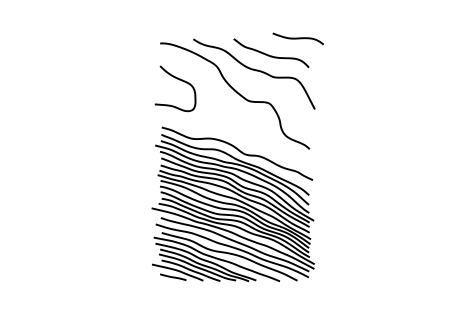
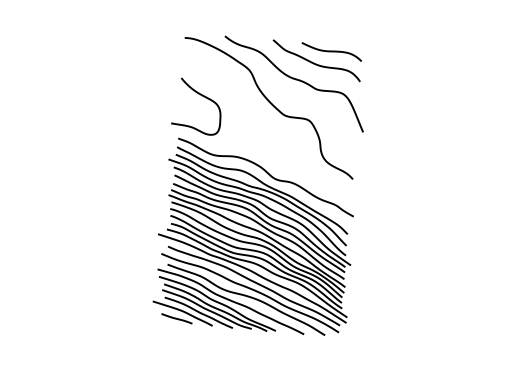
curve: (297, 38) -> (330, 51), moved
curve: (179, 80) -> (203, 97), moved

